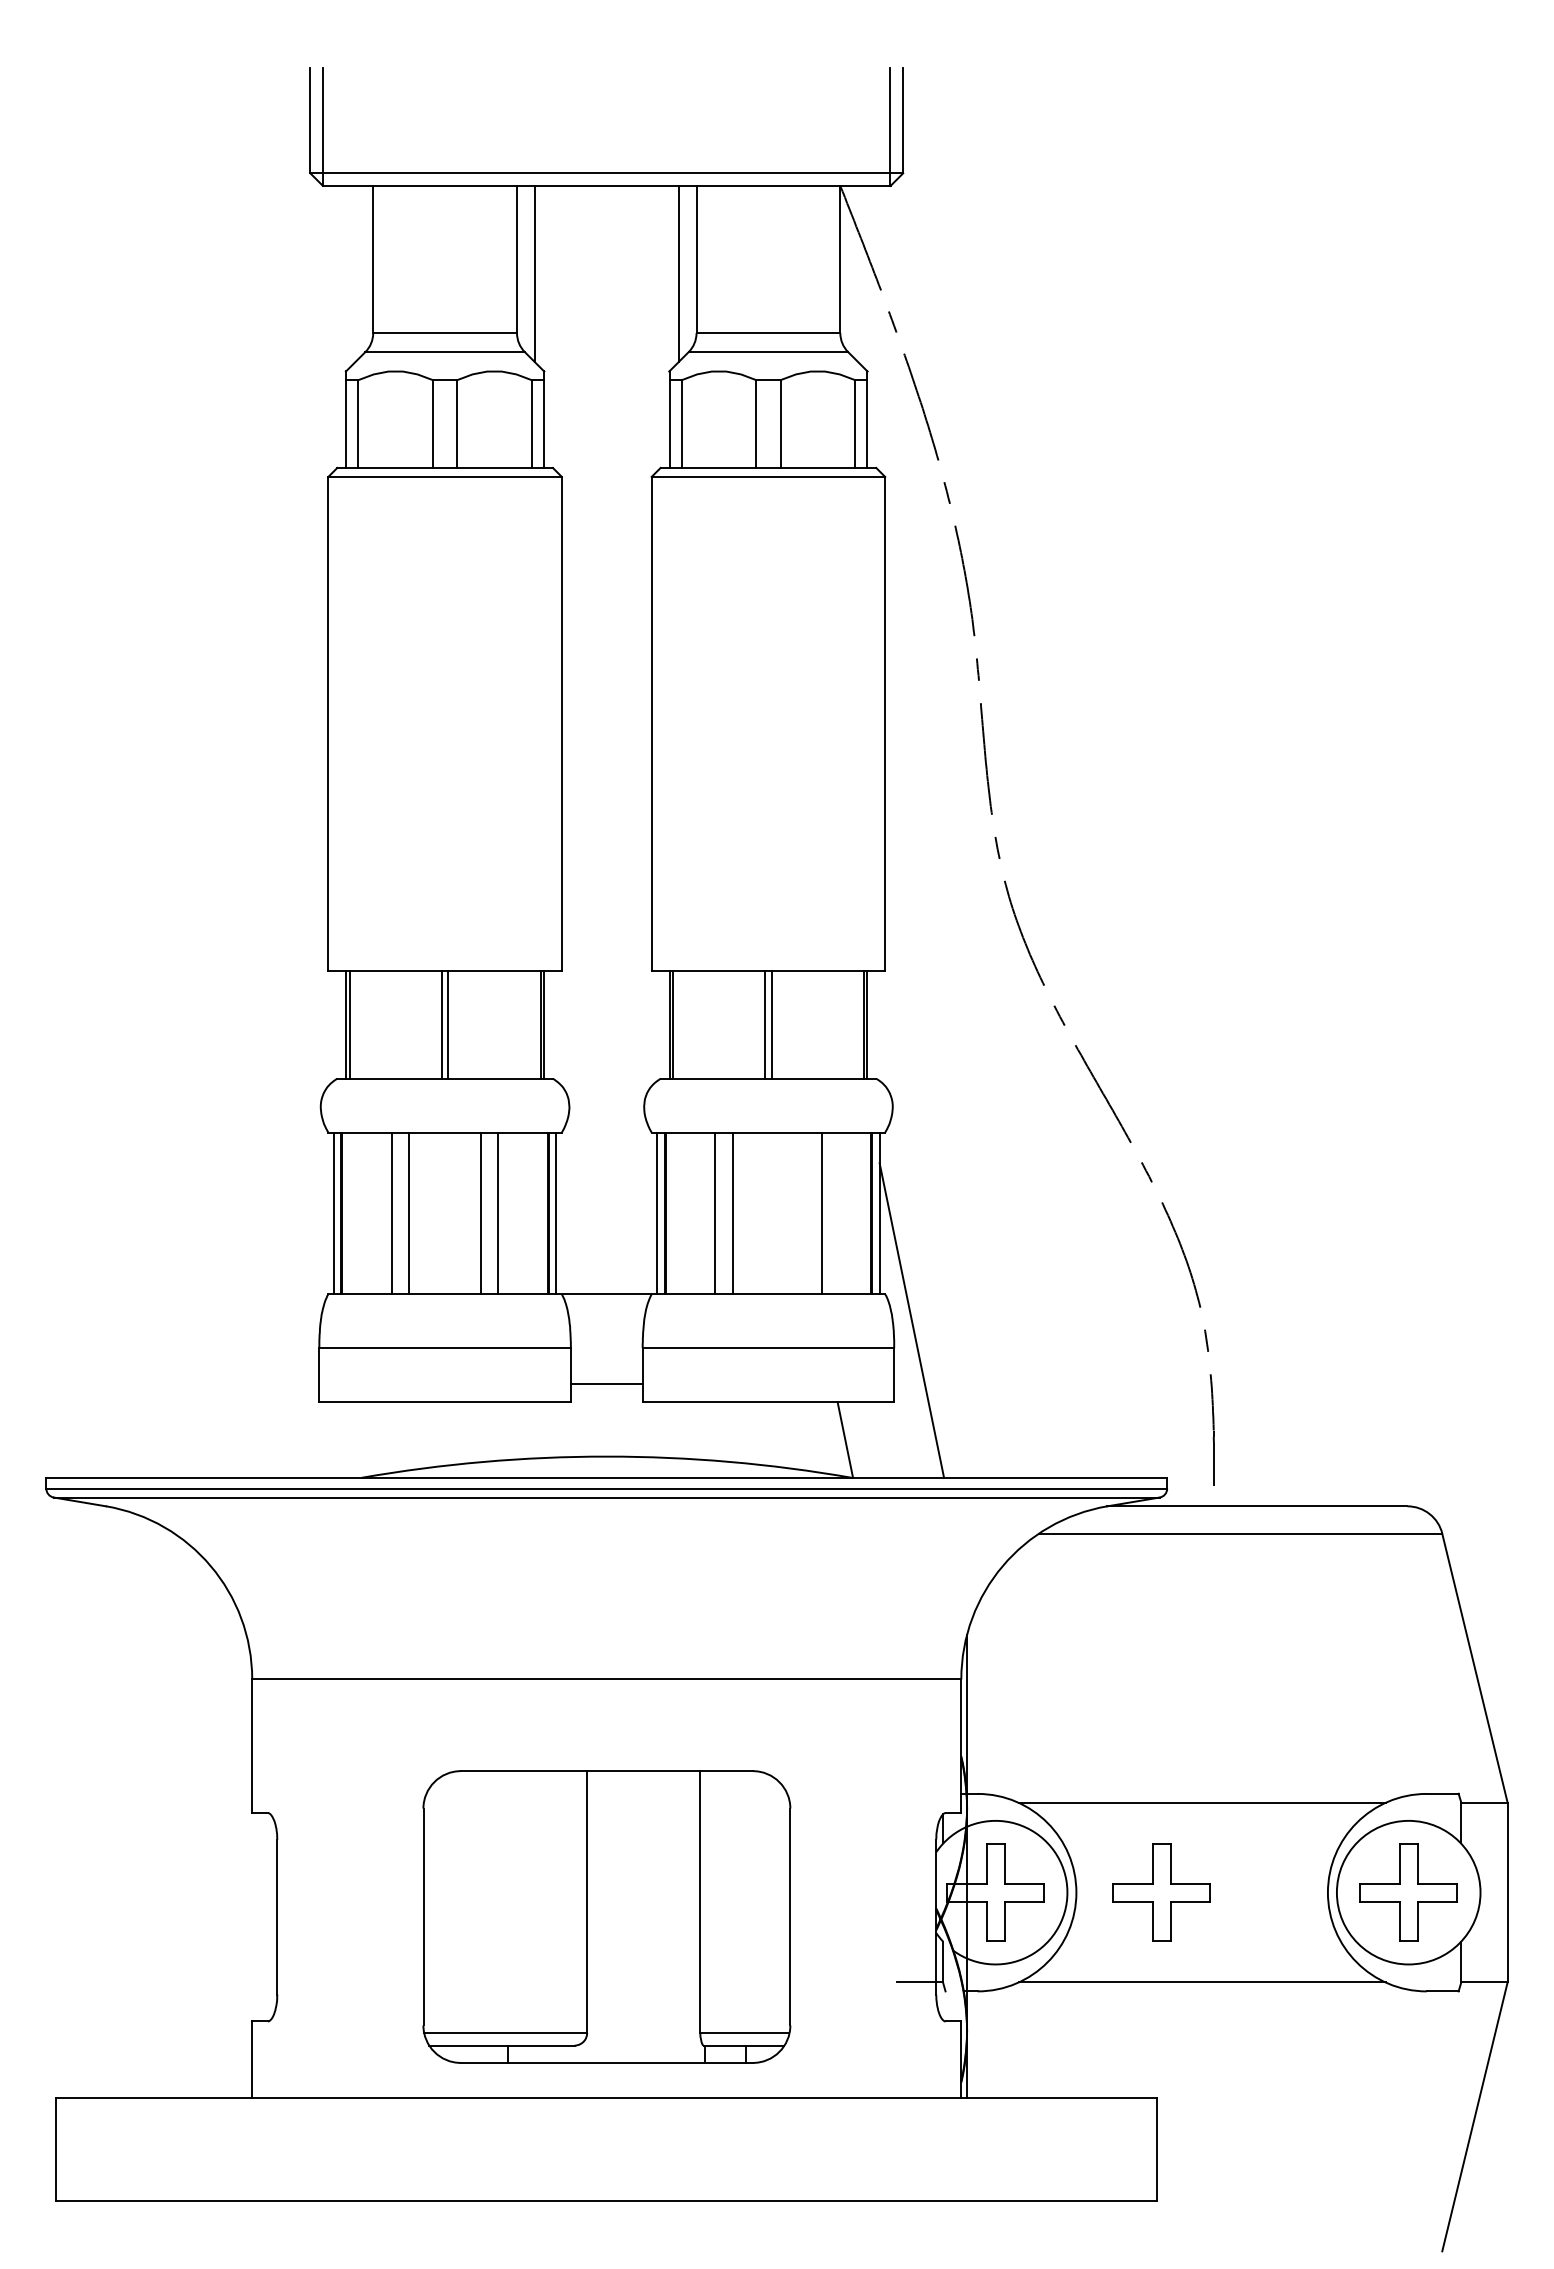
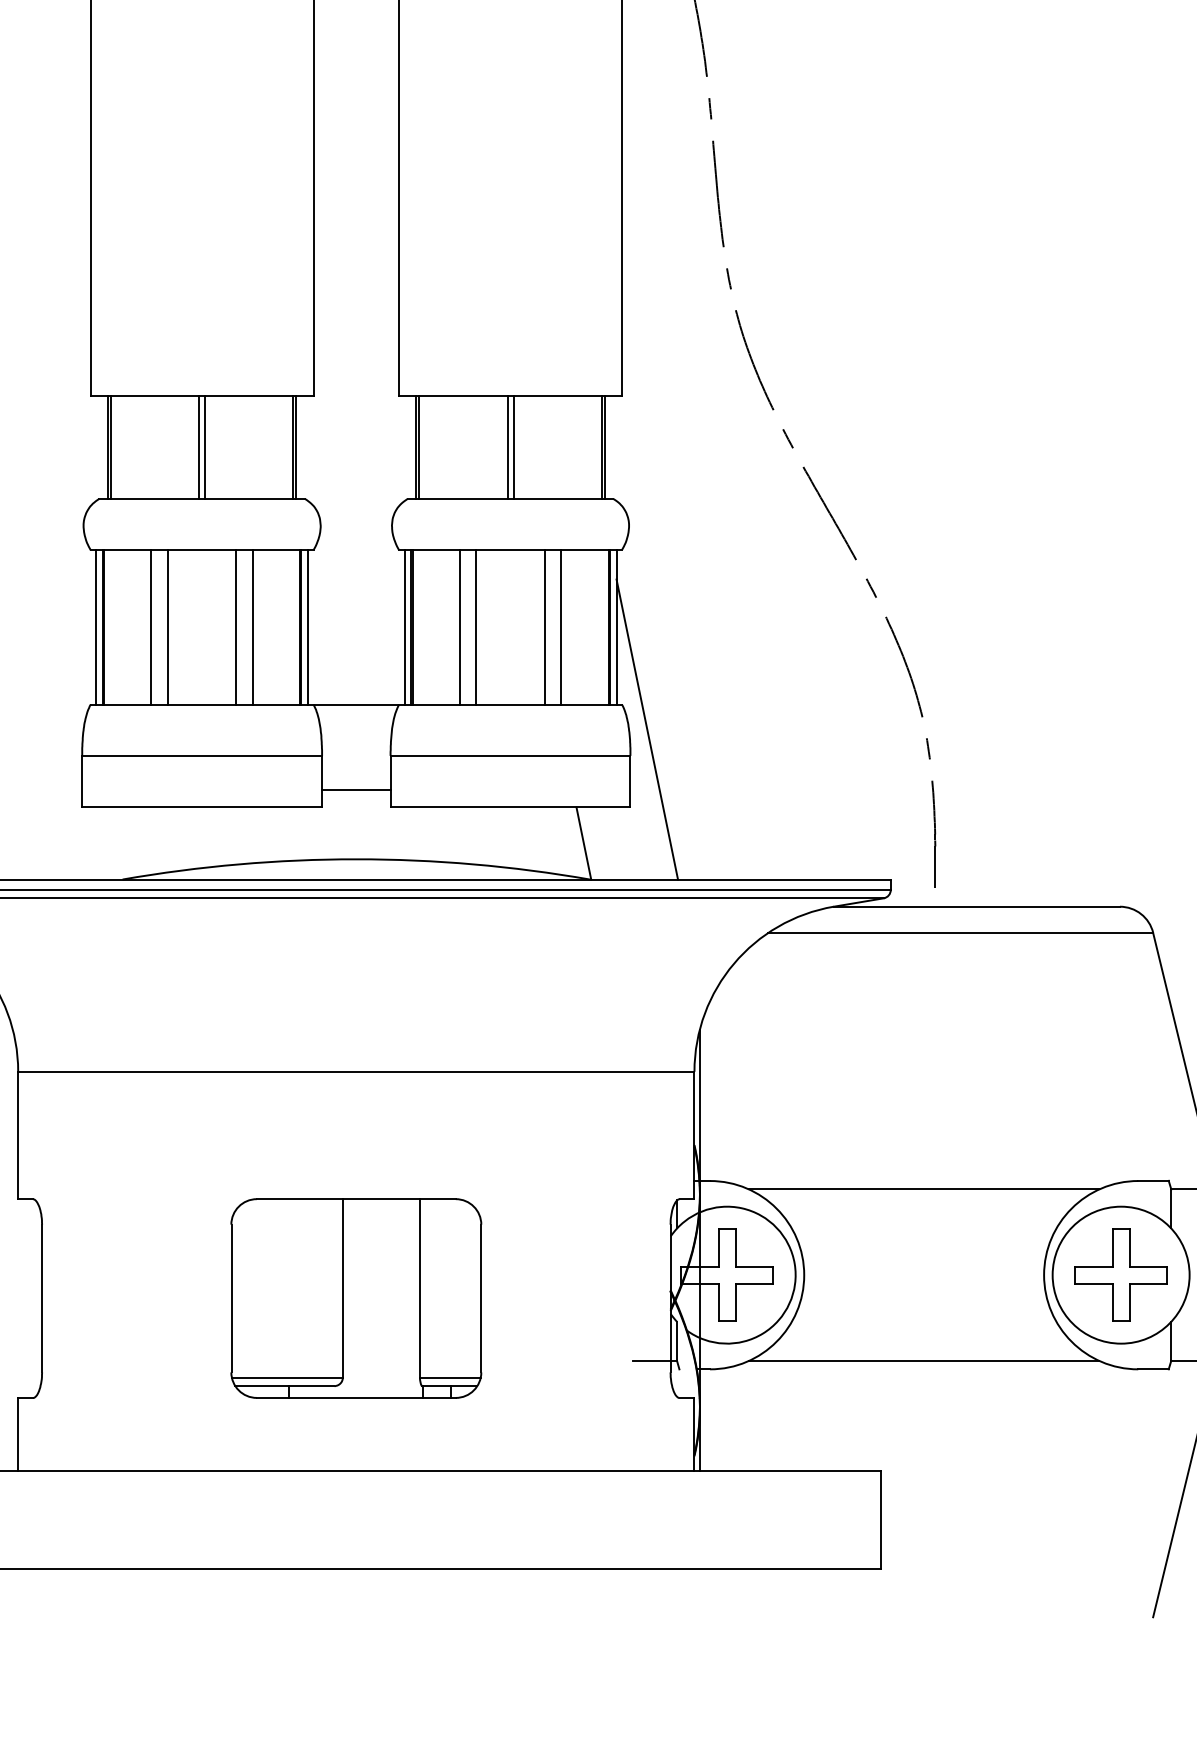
line: (804, 1213) -> (544, 627), added
part: (1161, 1892) -> (885, 1275), removed
part: (606, 1917) -> (356, 1298), size x0.71

